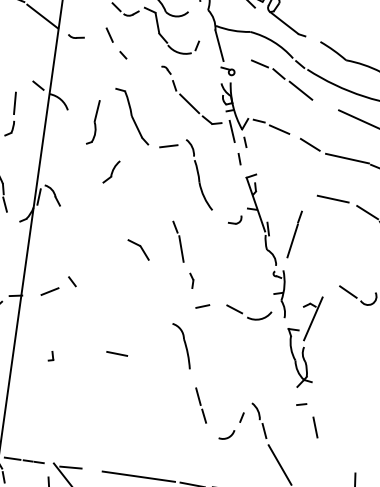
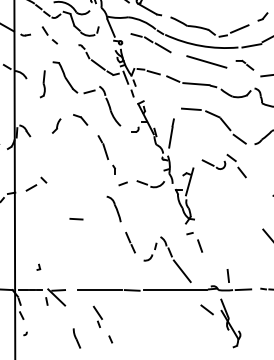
part: (111, 171) -> (56, 125), moved
part: (138, 249) -> (80, 119), moved
part: (51, 355) -> (38, 266), moved

